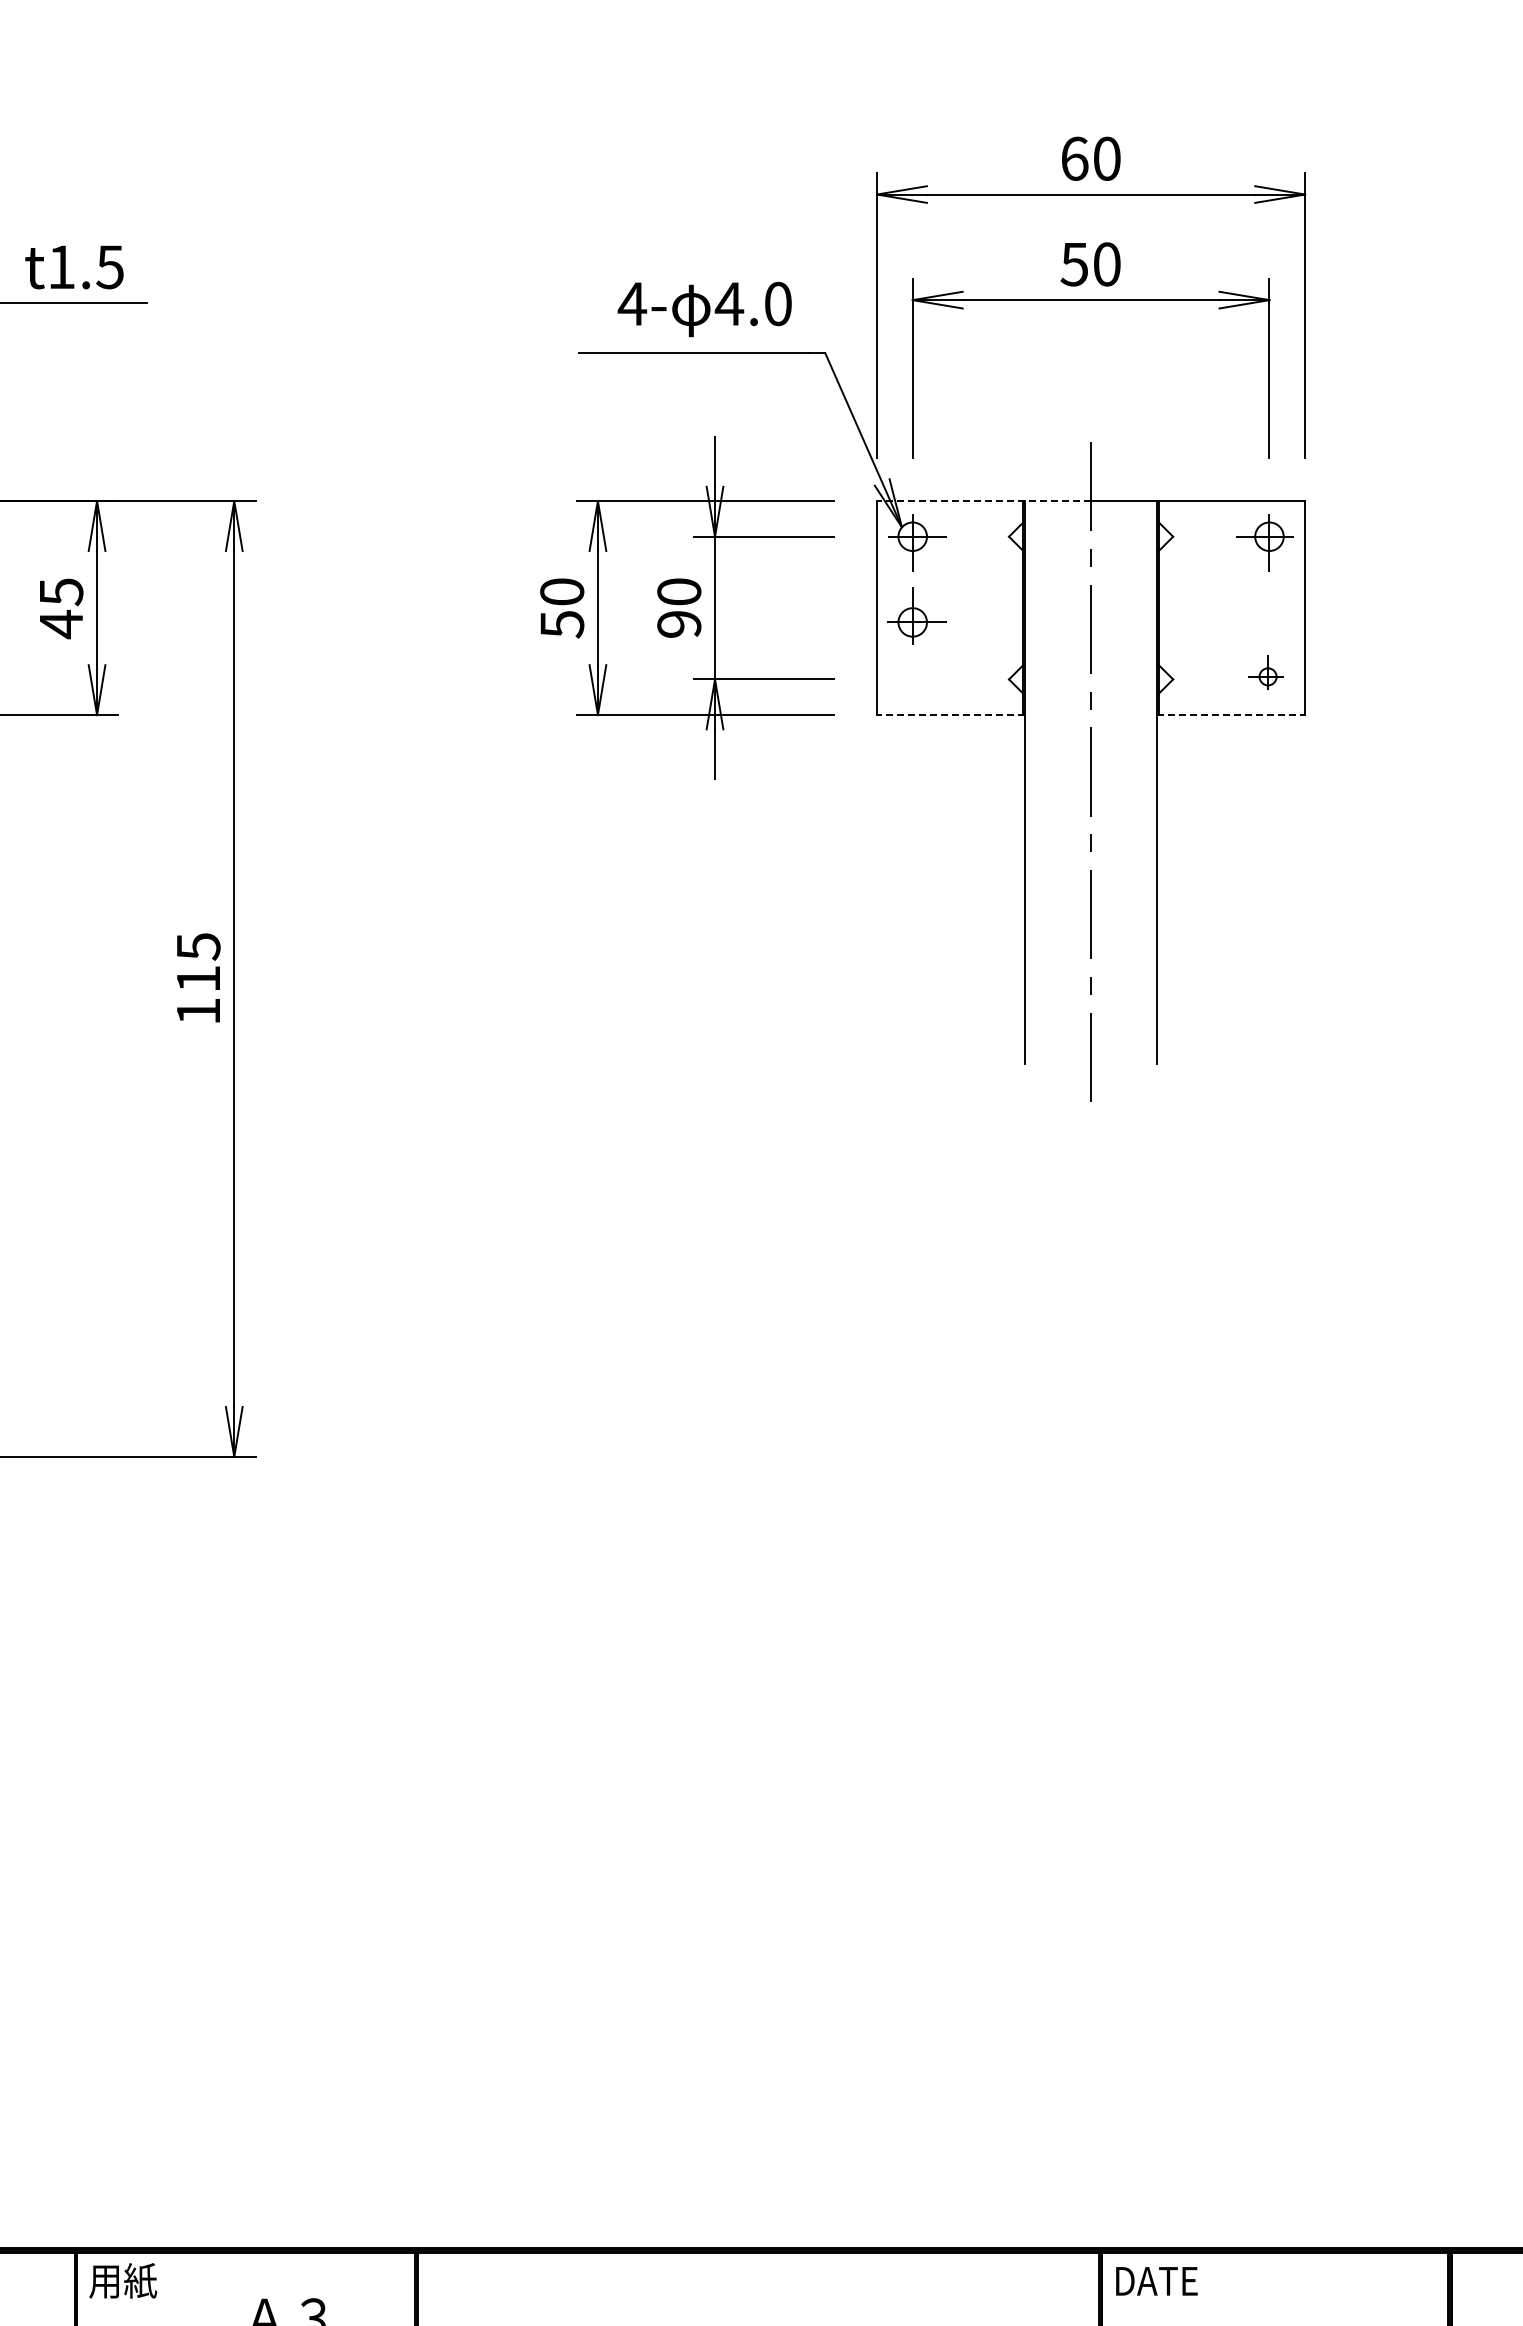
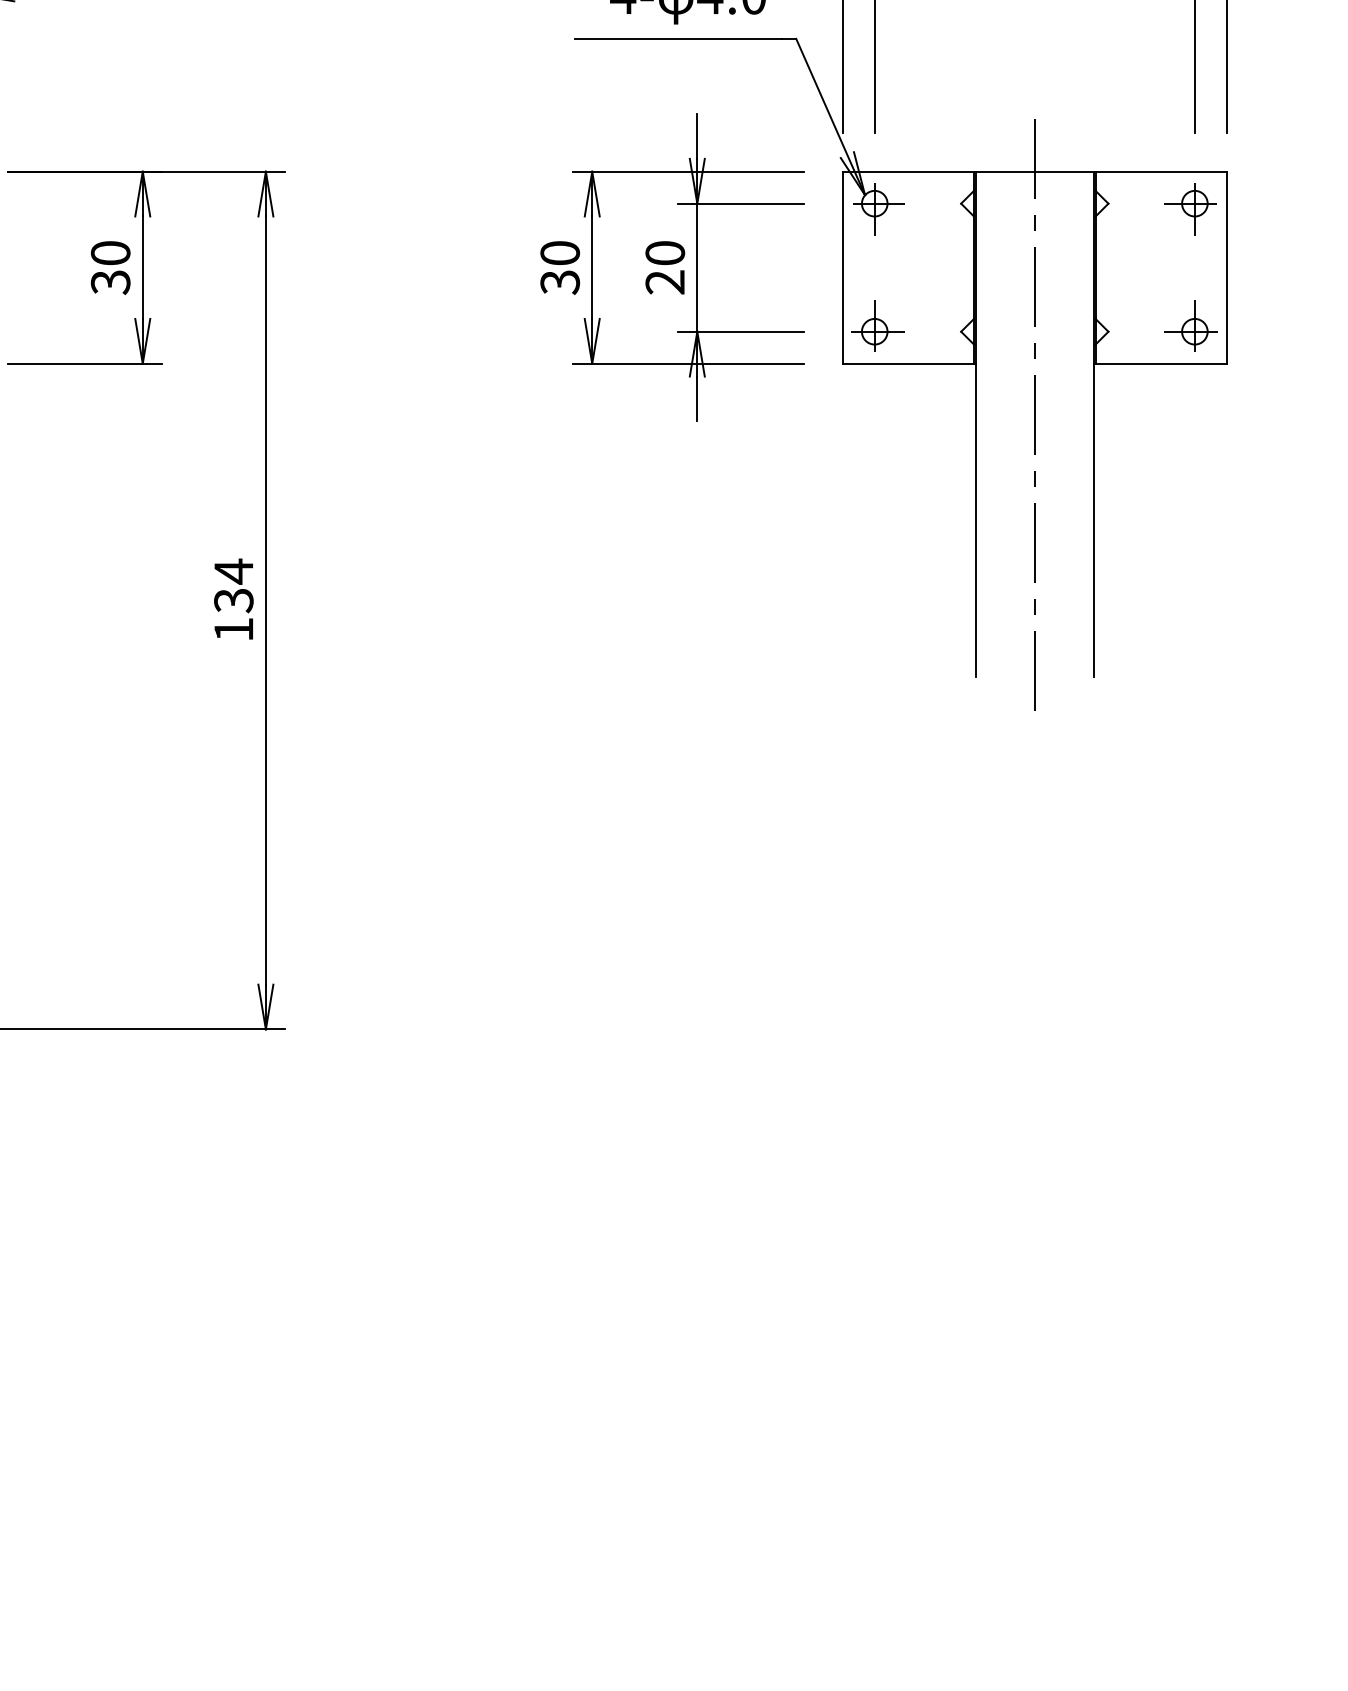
line: (983, 501) -> (938, 172), dashed -> solid
text: (61, 608) -> (110, 268), 45 -> 30
part: (916, 615) -> (878, 325), moved
text: (561, 624) -> (559, 282), 50 -> 30
text: (679, 624) -> (665, 282), 90 -> 20
part: (1265, 672) -> (1191, 325), size x1.67
line: (950, 715) -> (908, 364), dashed -> solid
line: (1231, 715) -> (1160, 364), dashed -> solid
text: (198, 962) -> (233, 585), 115 -> 134

